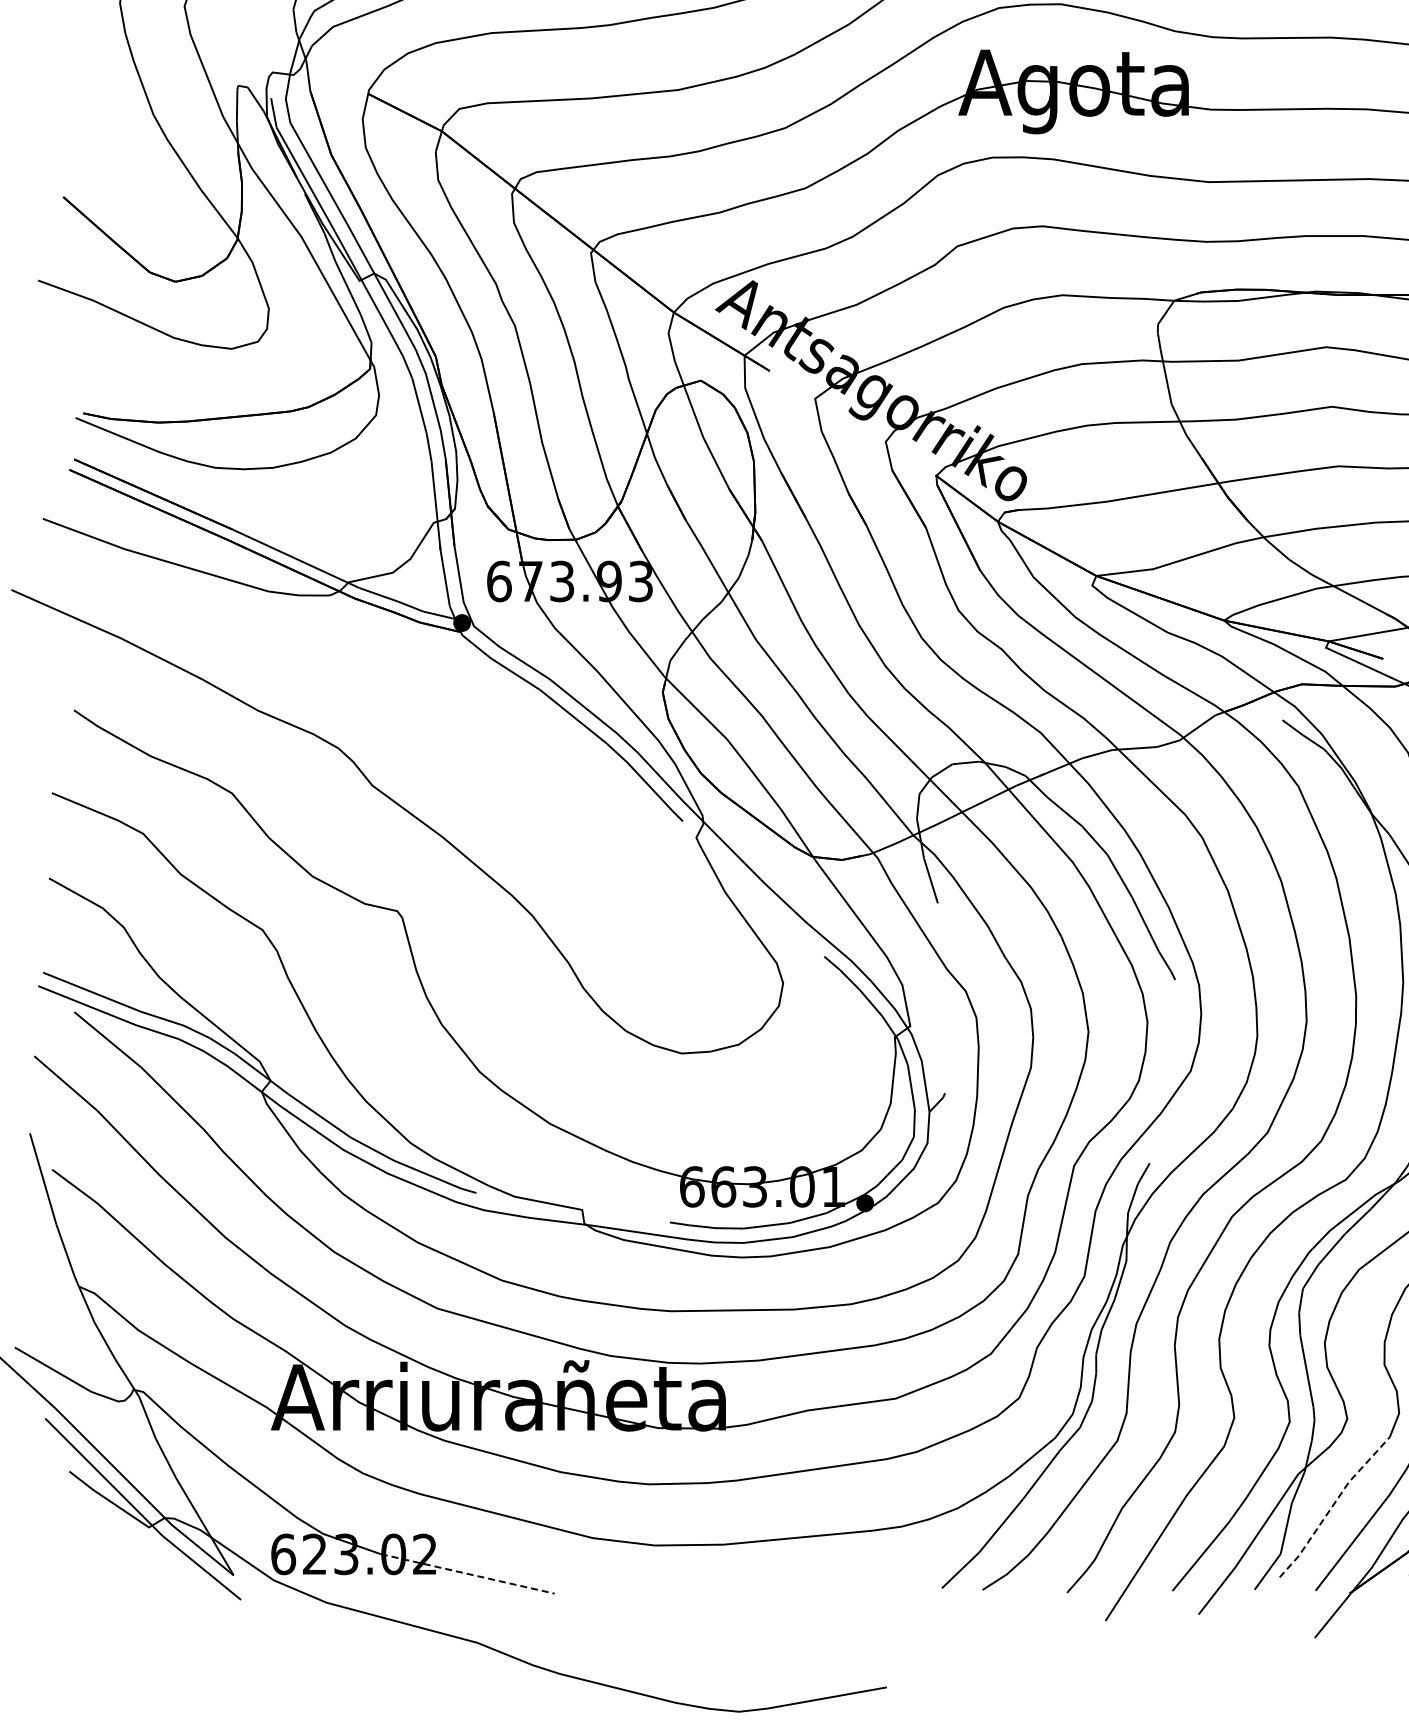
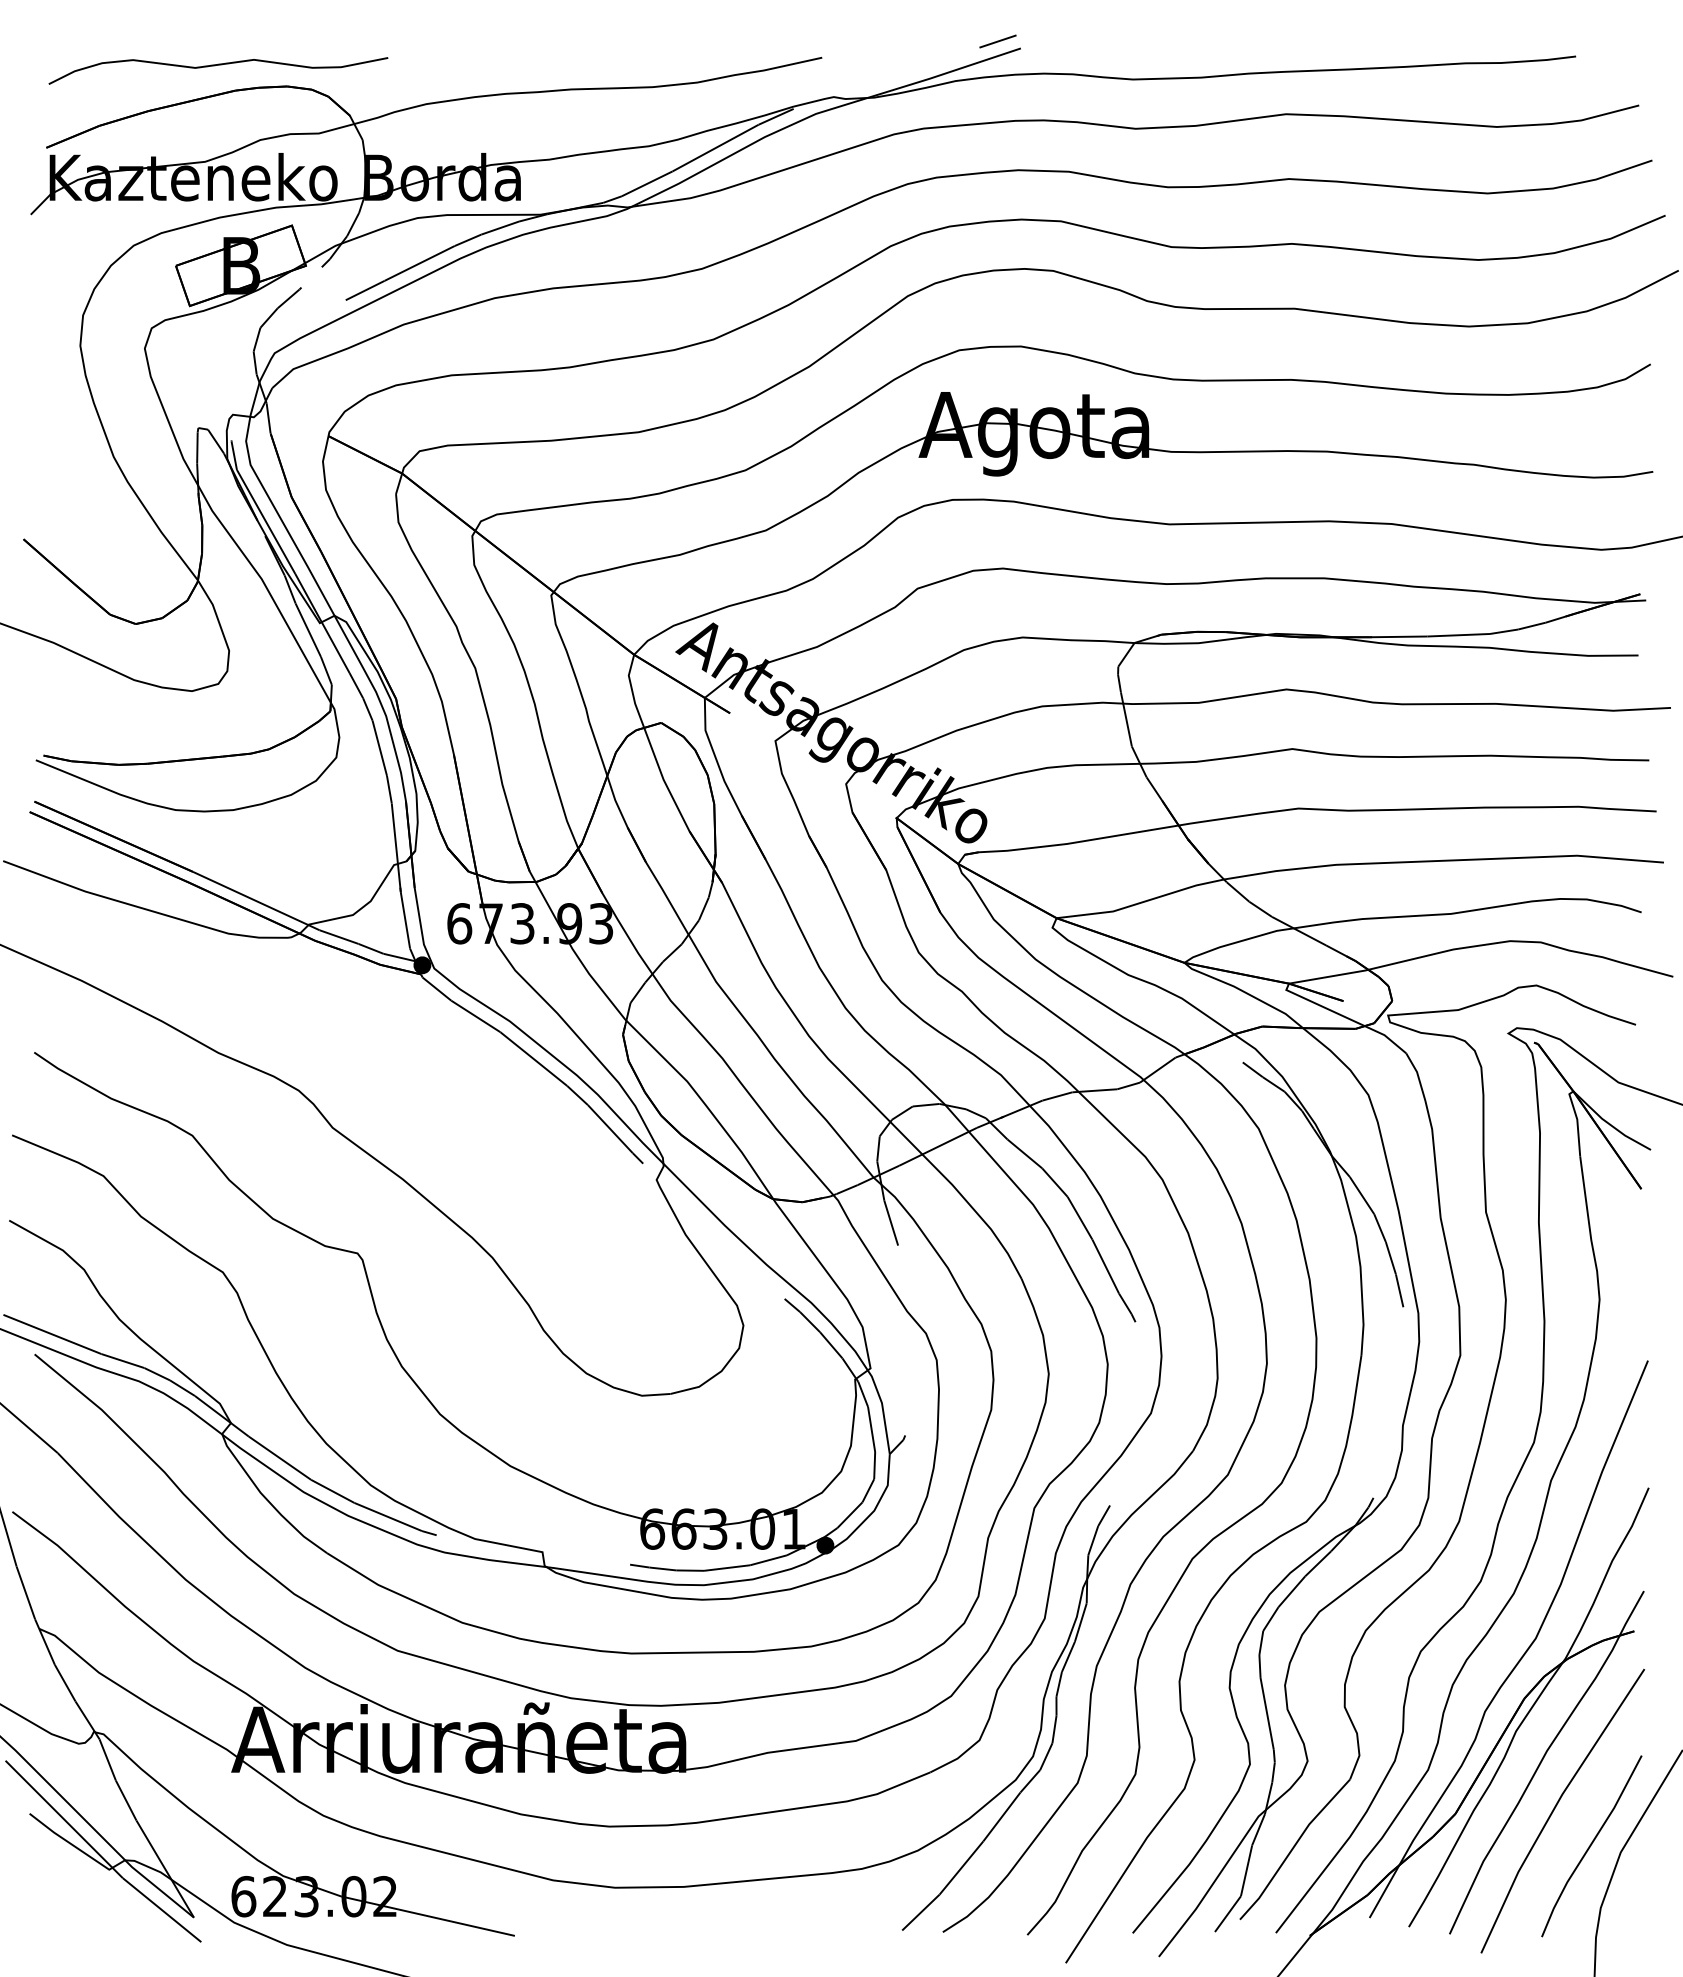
line: (1333, 1506) -> (1293, 1848), dashed -> solid
line: (468, 1574) -> (428, 1916), dashed -> solid

